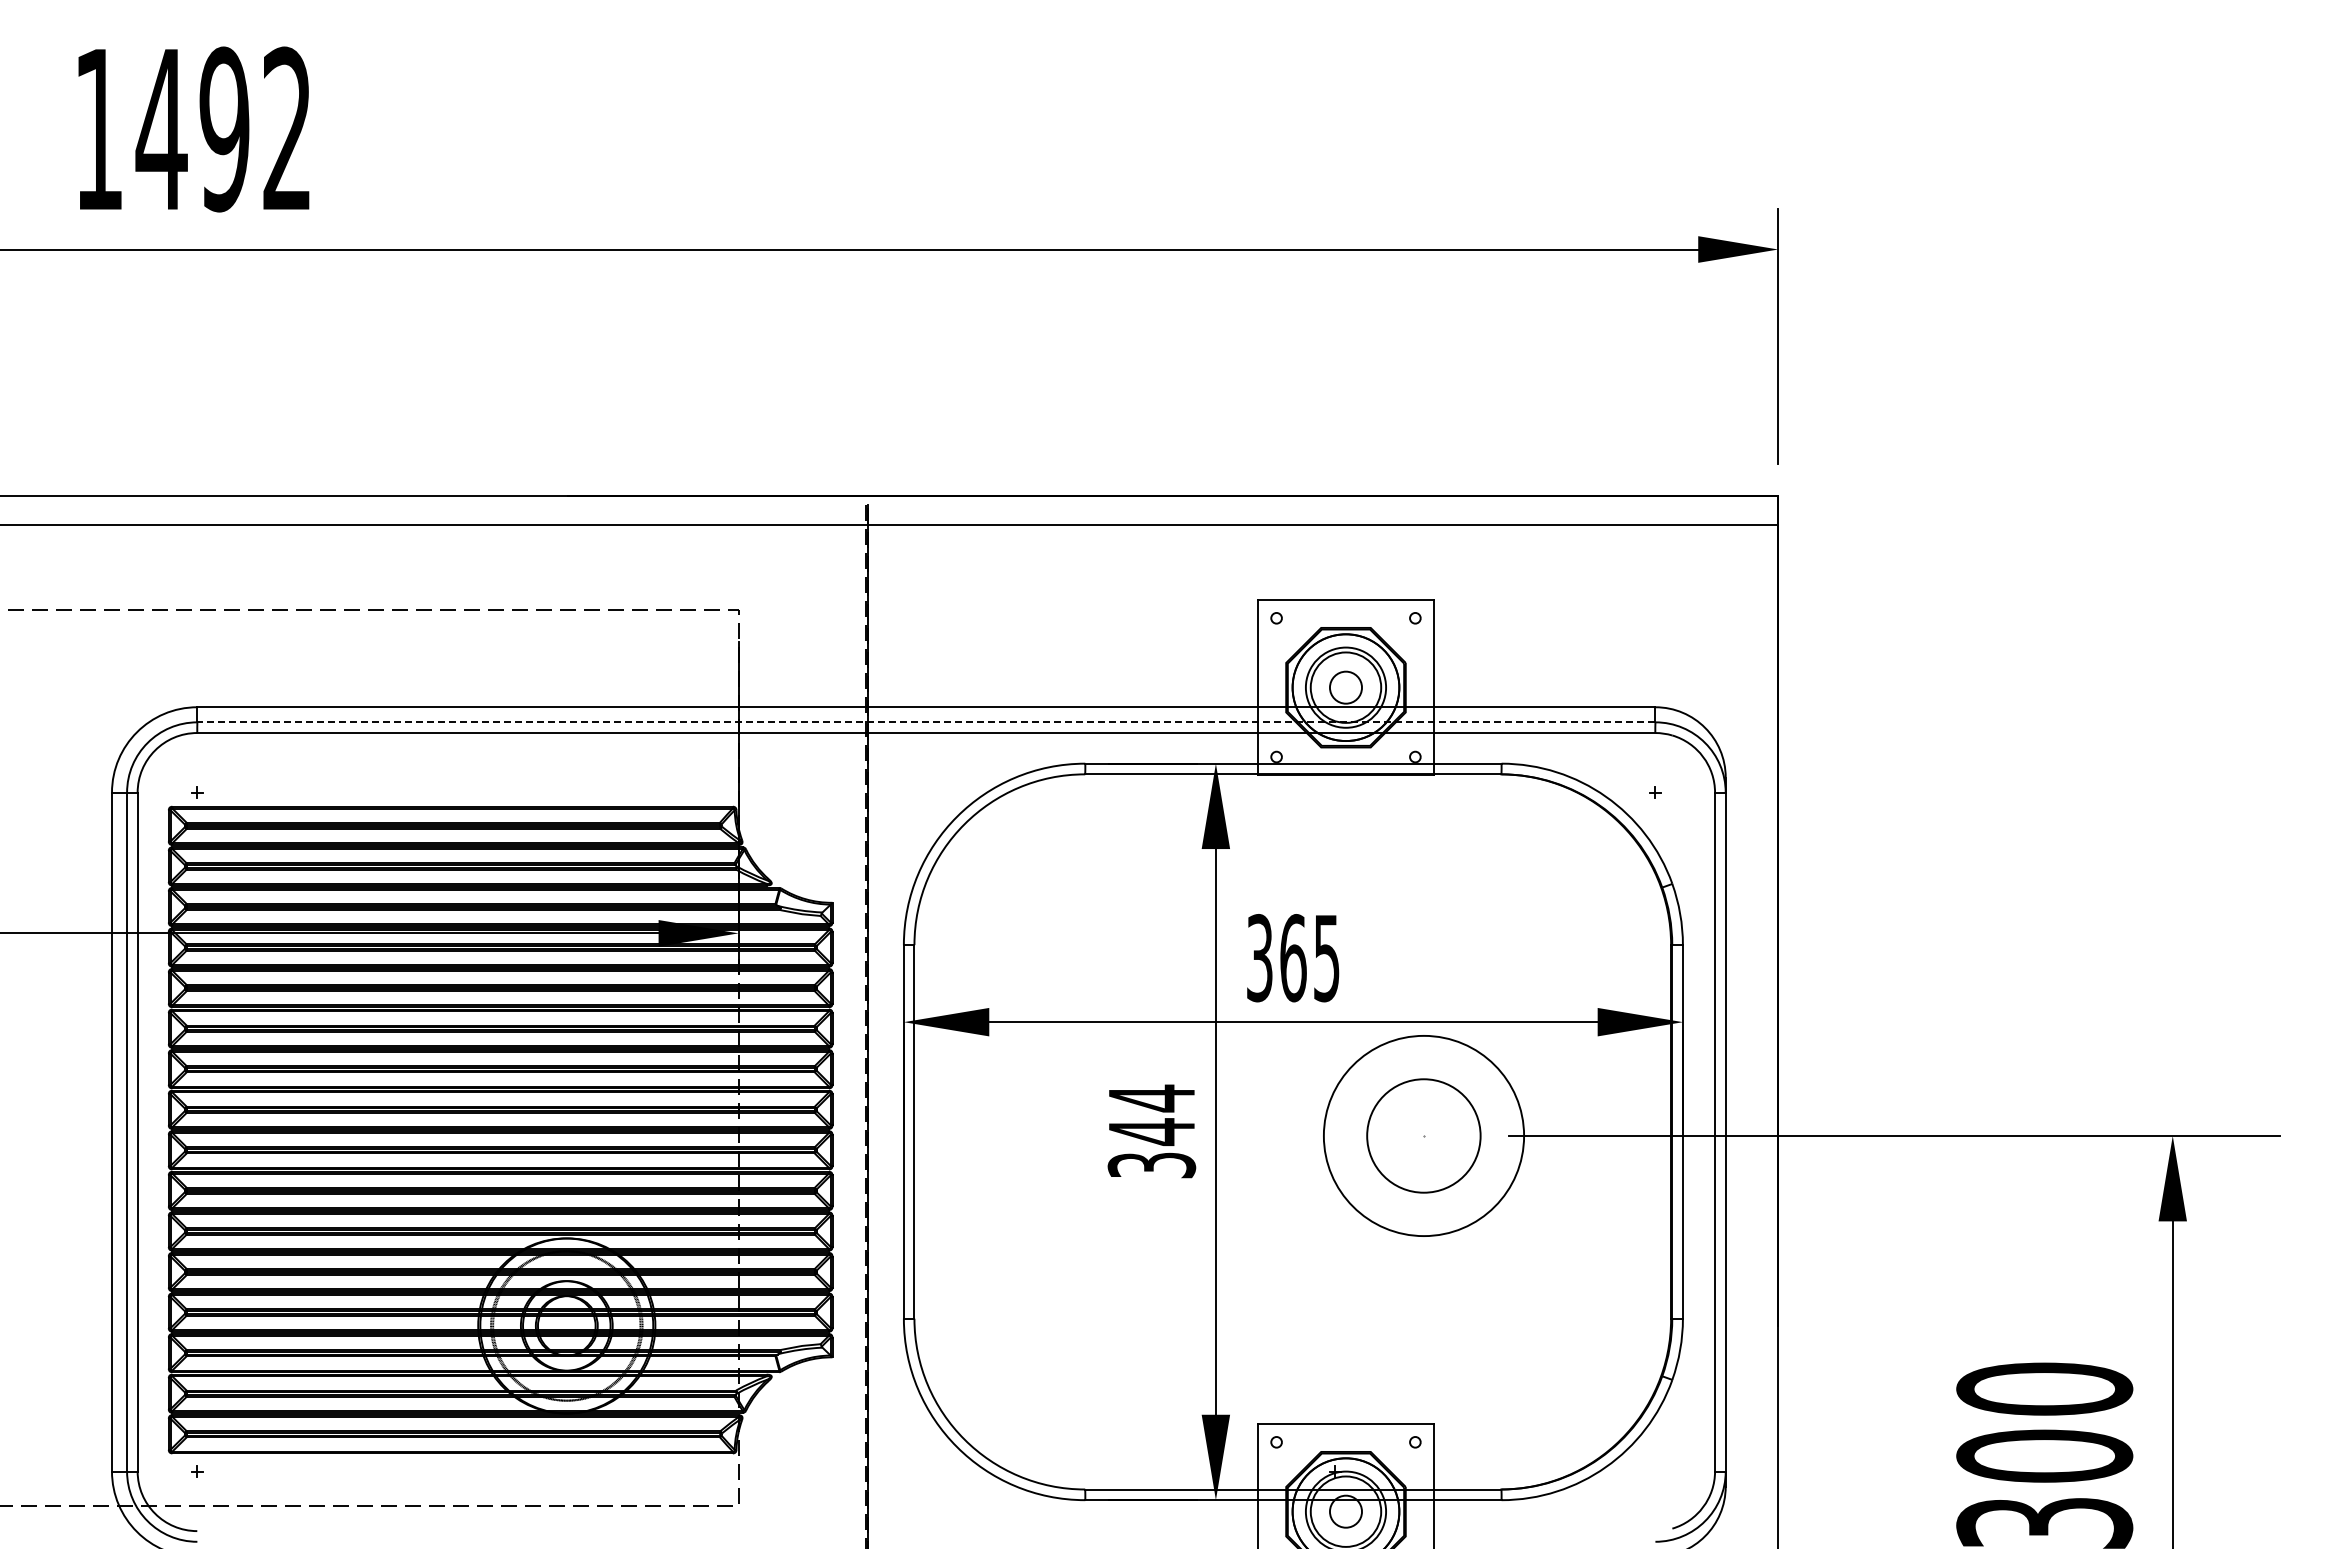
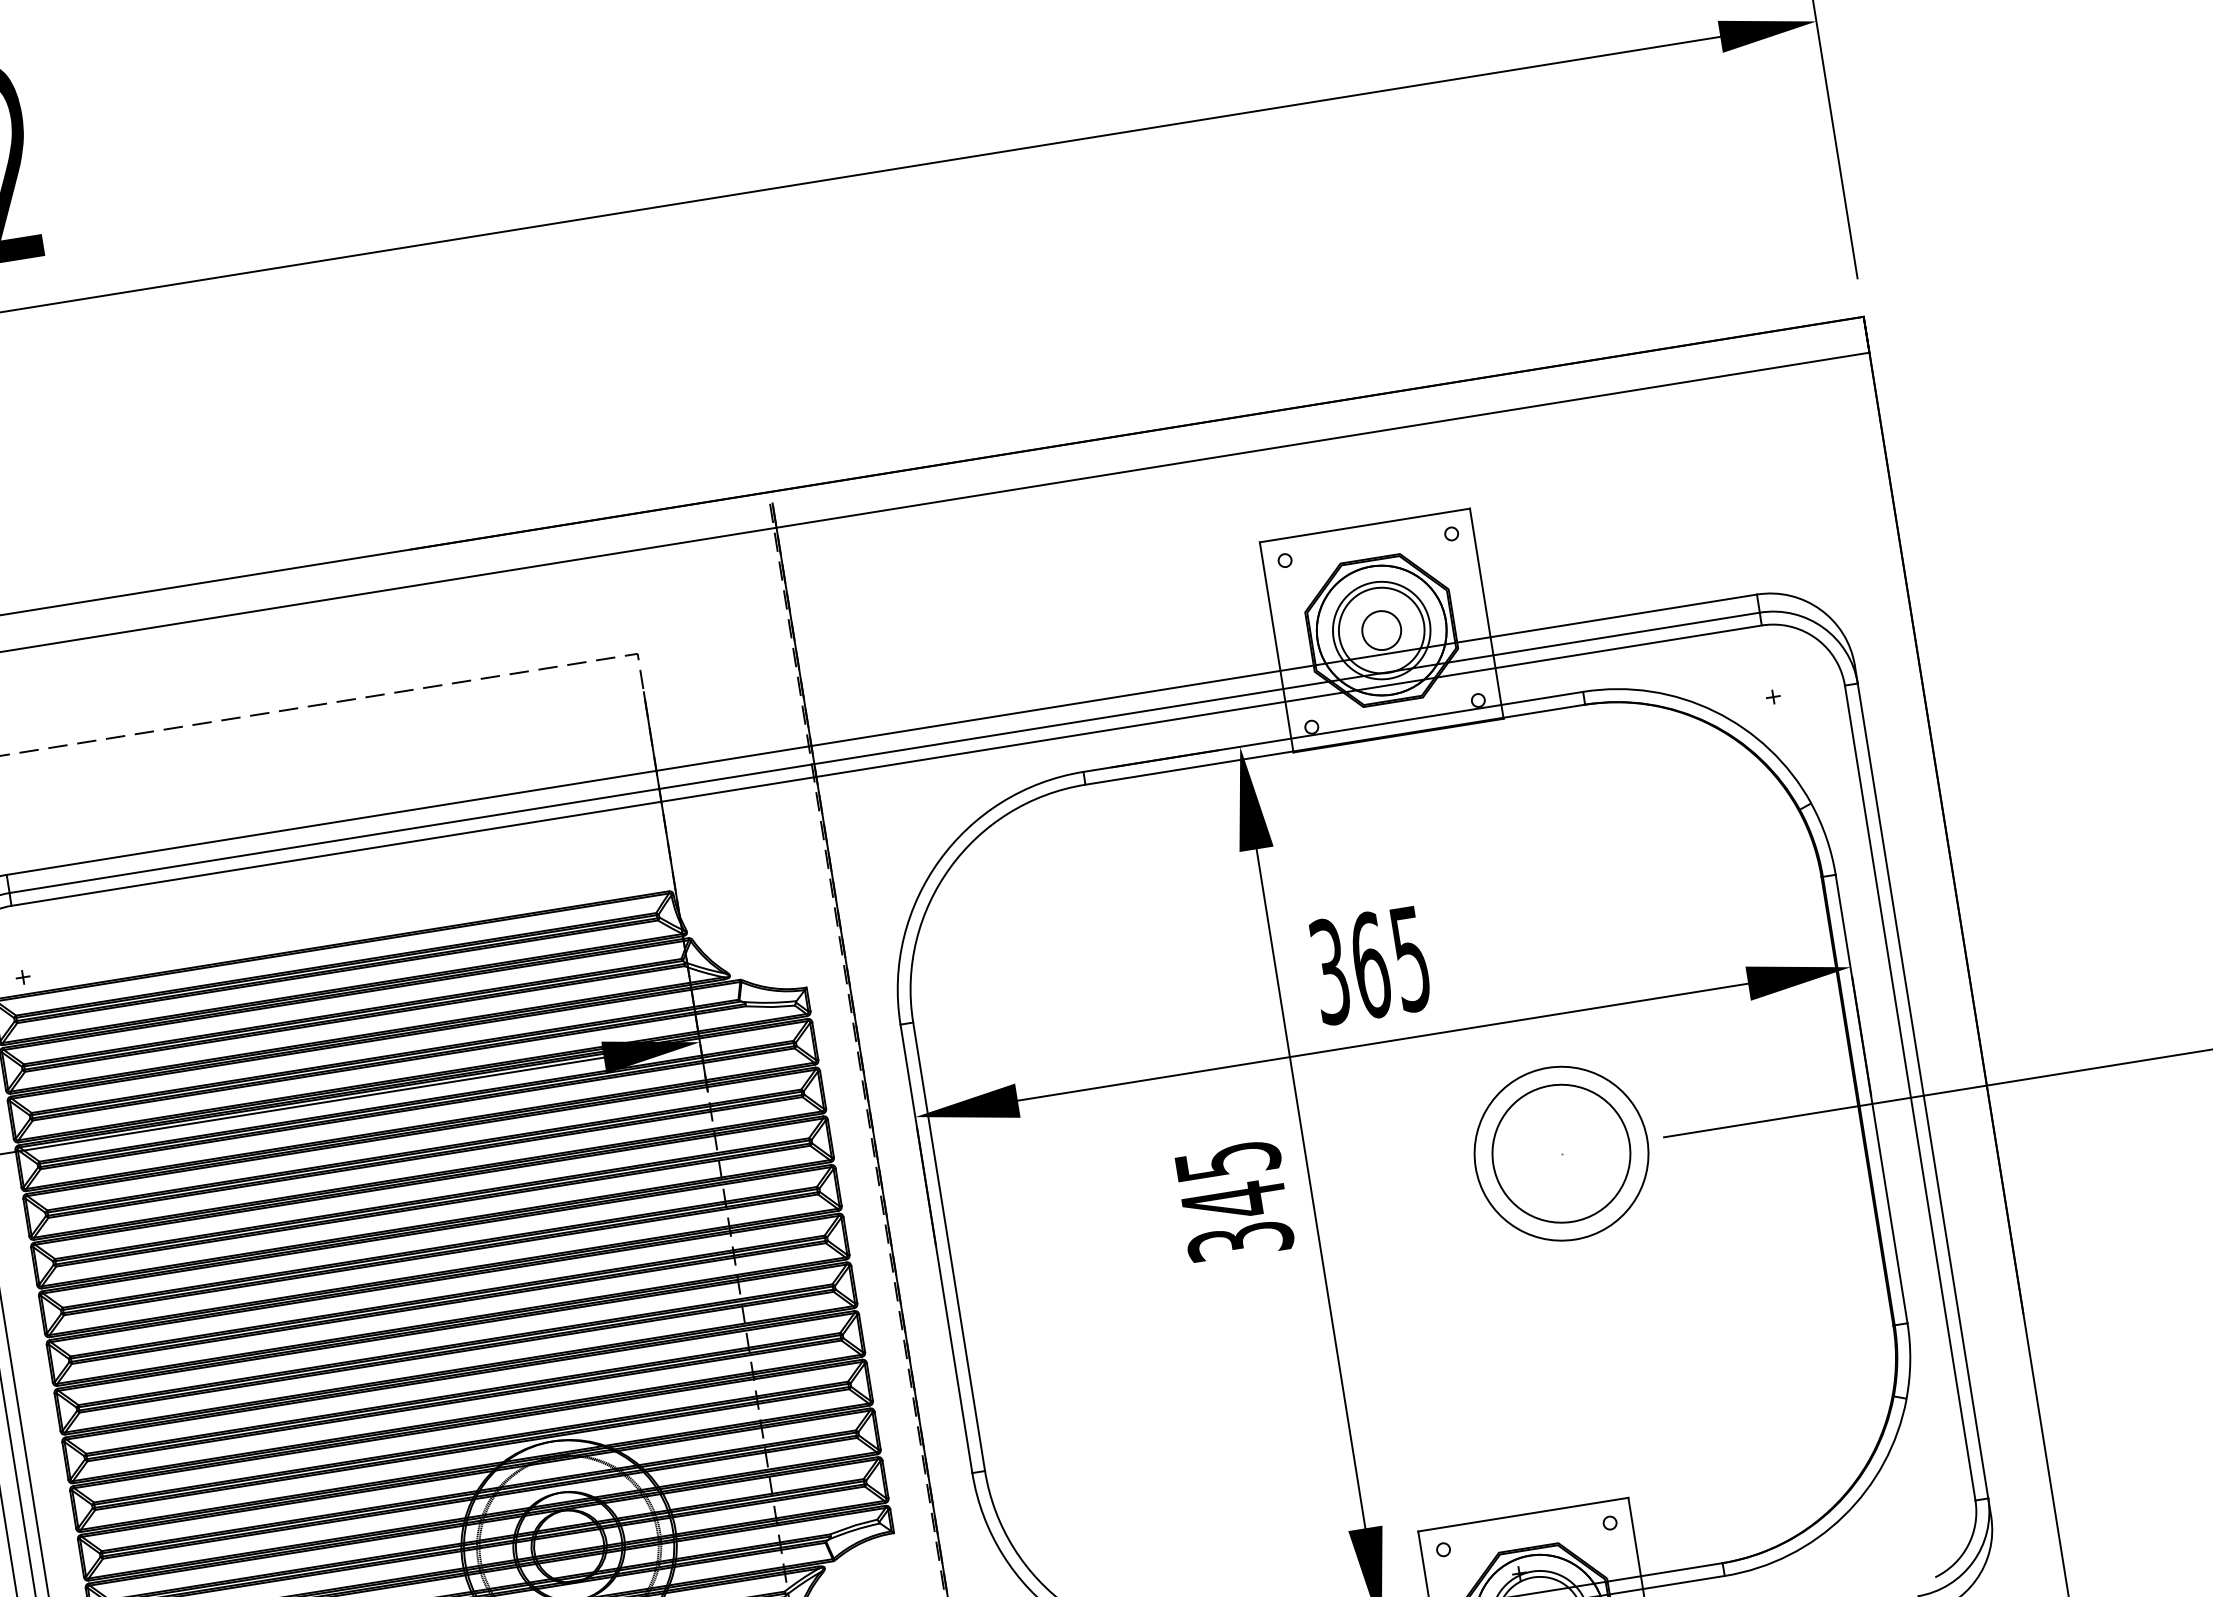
line: (925, 722) -> (883, 753), dashed -> solid
text: (1152, 1098) -> (1228, 1160), 344 -> 345
circle: (1423, 1135) -> (1560, 1153), size x0.71

